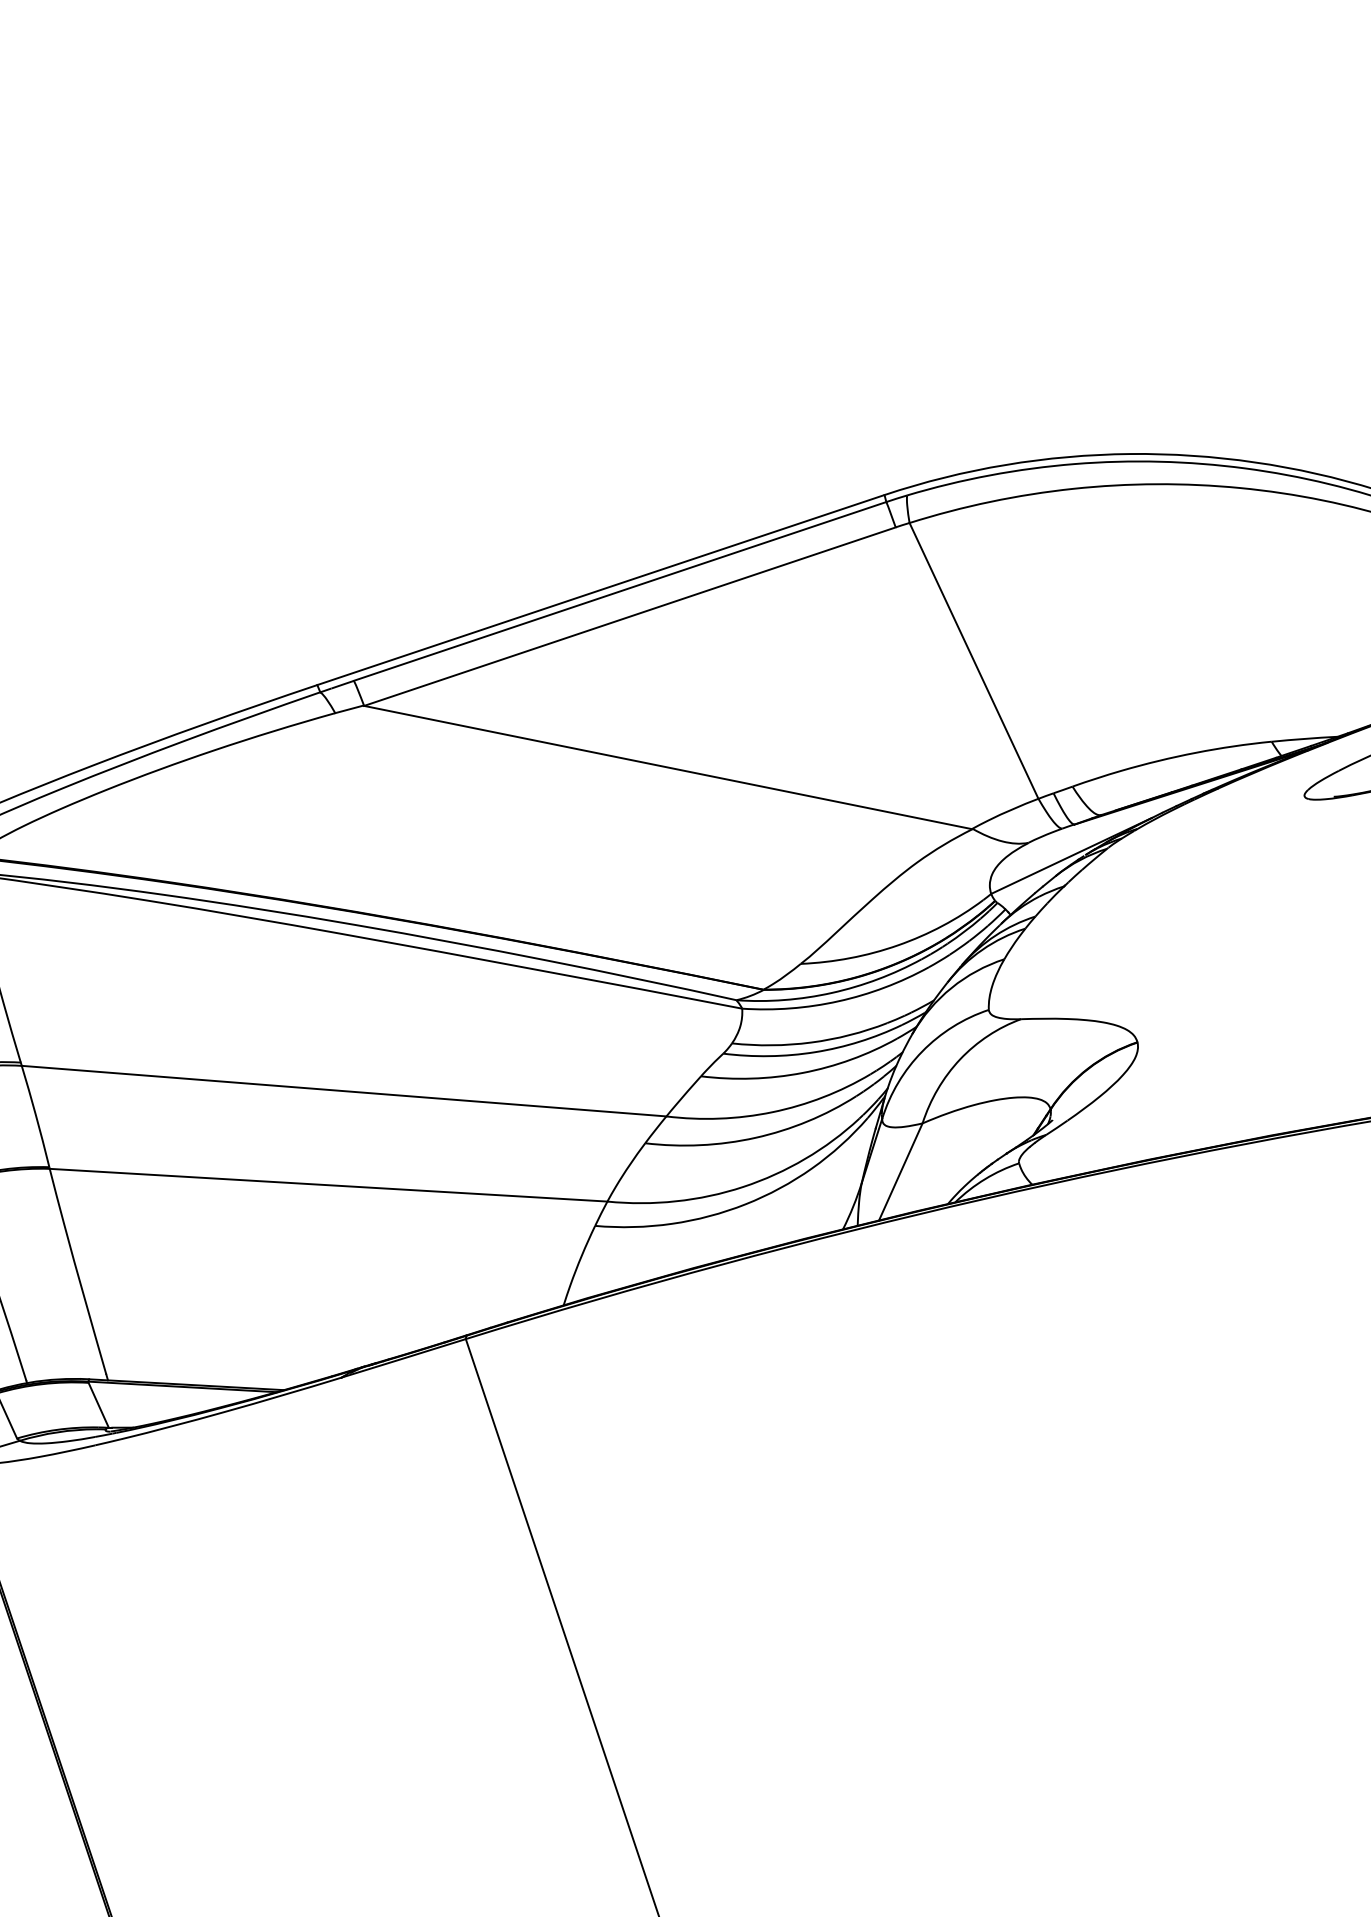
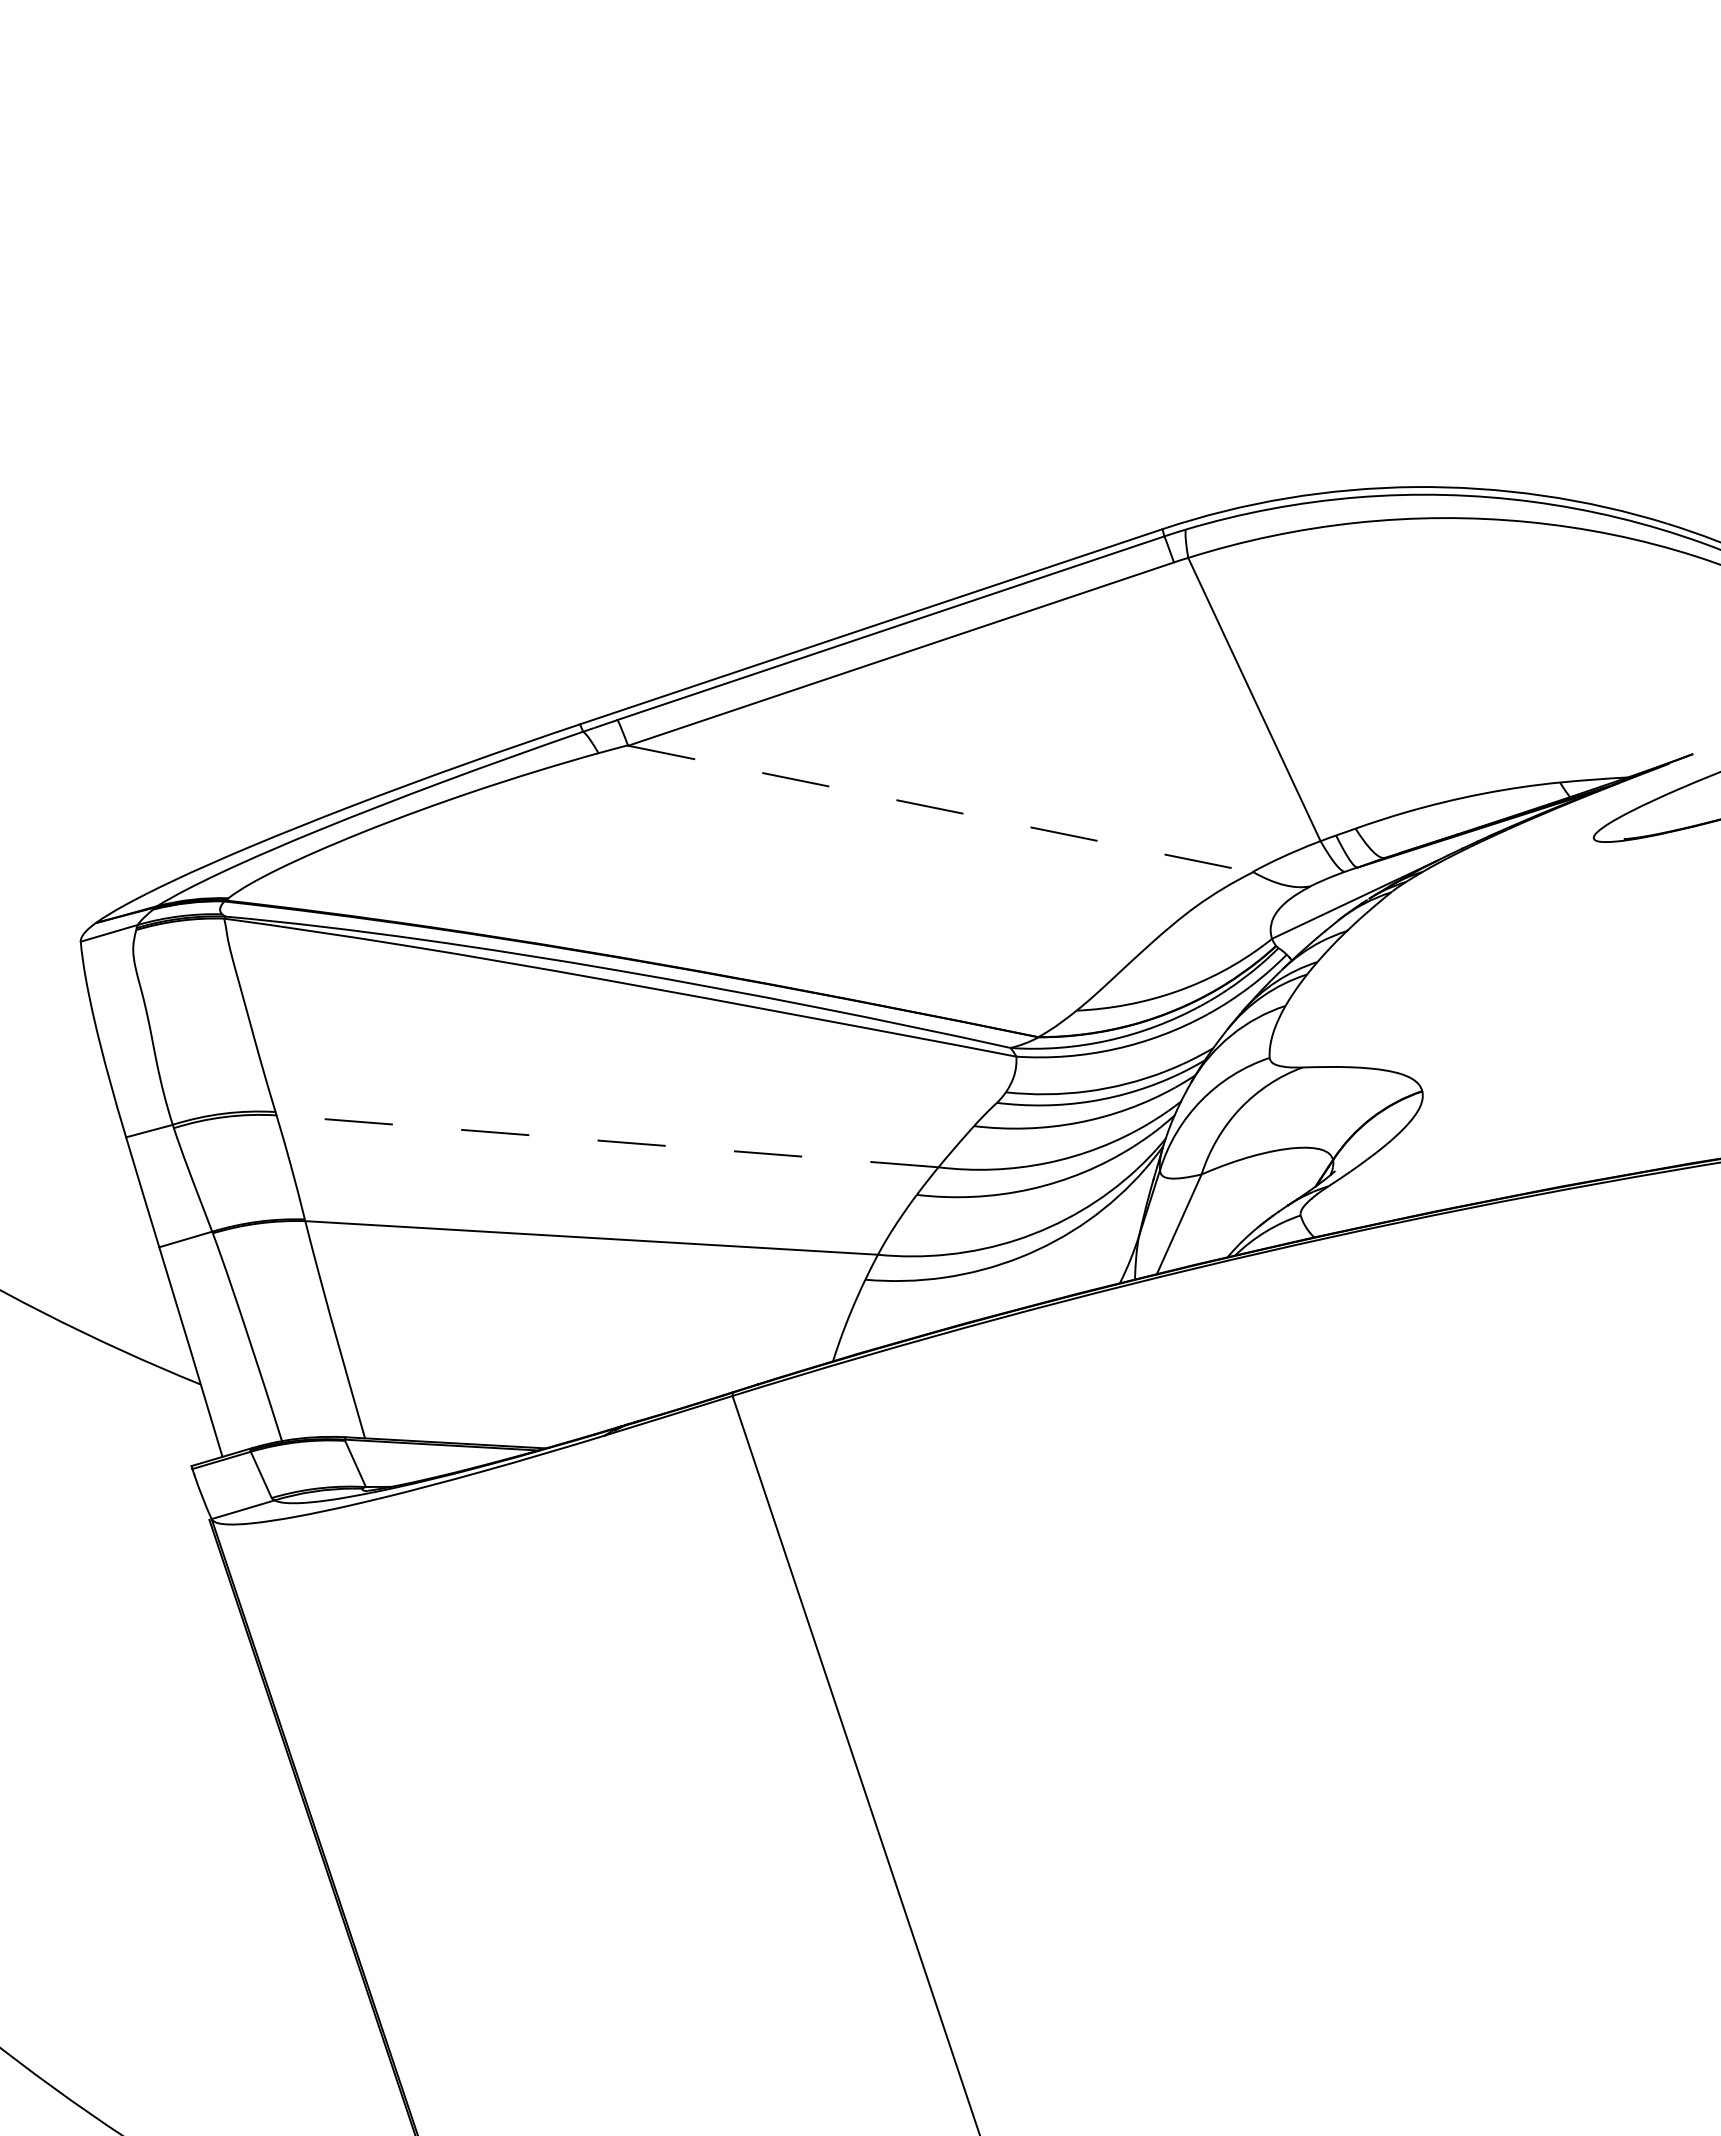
line: (668, 767) -> (940, 809), solid -> dashed
line: (344, 1091) -> (607, 1141), solid -> dashed

